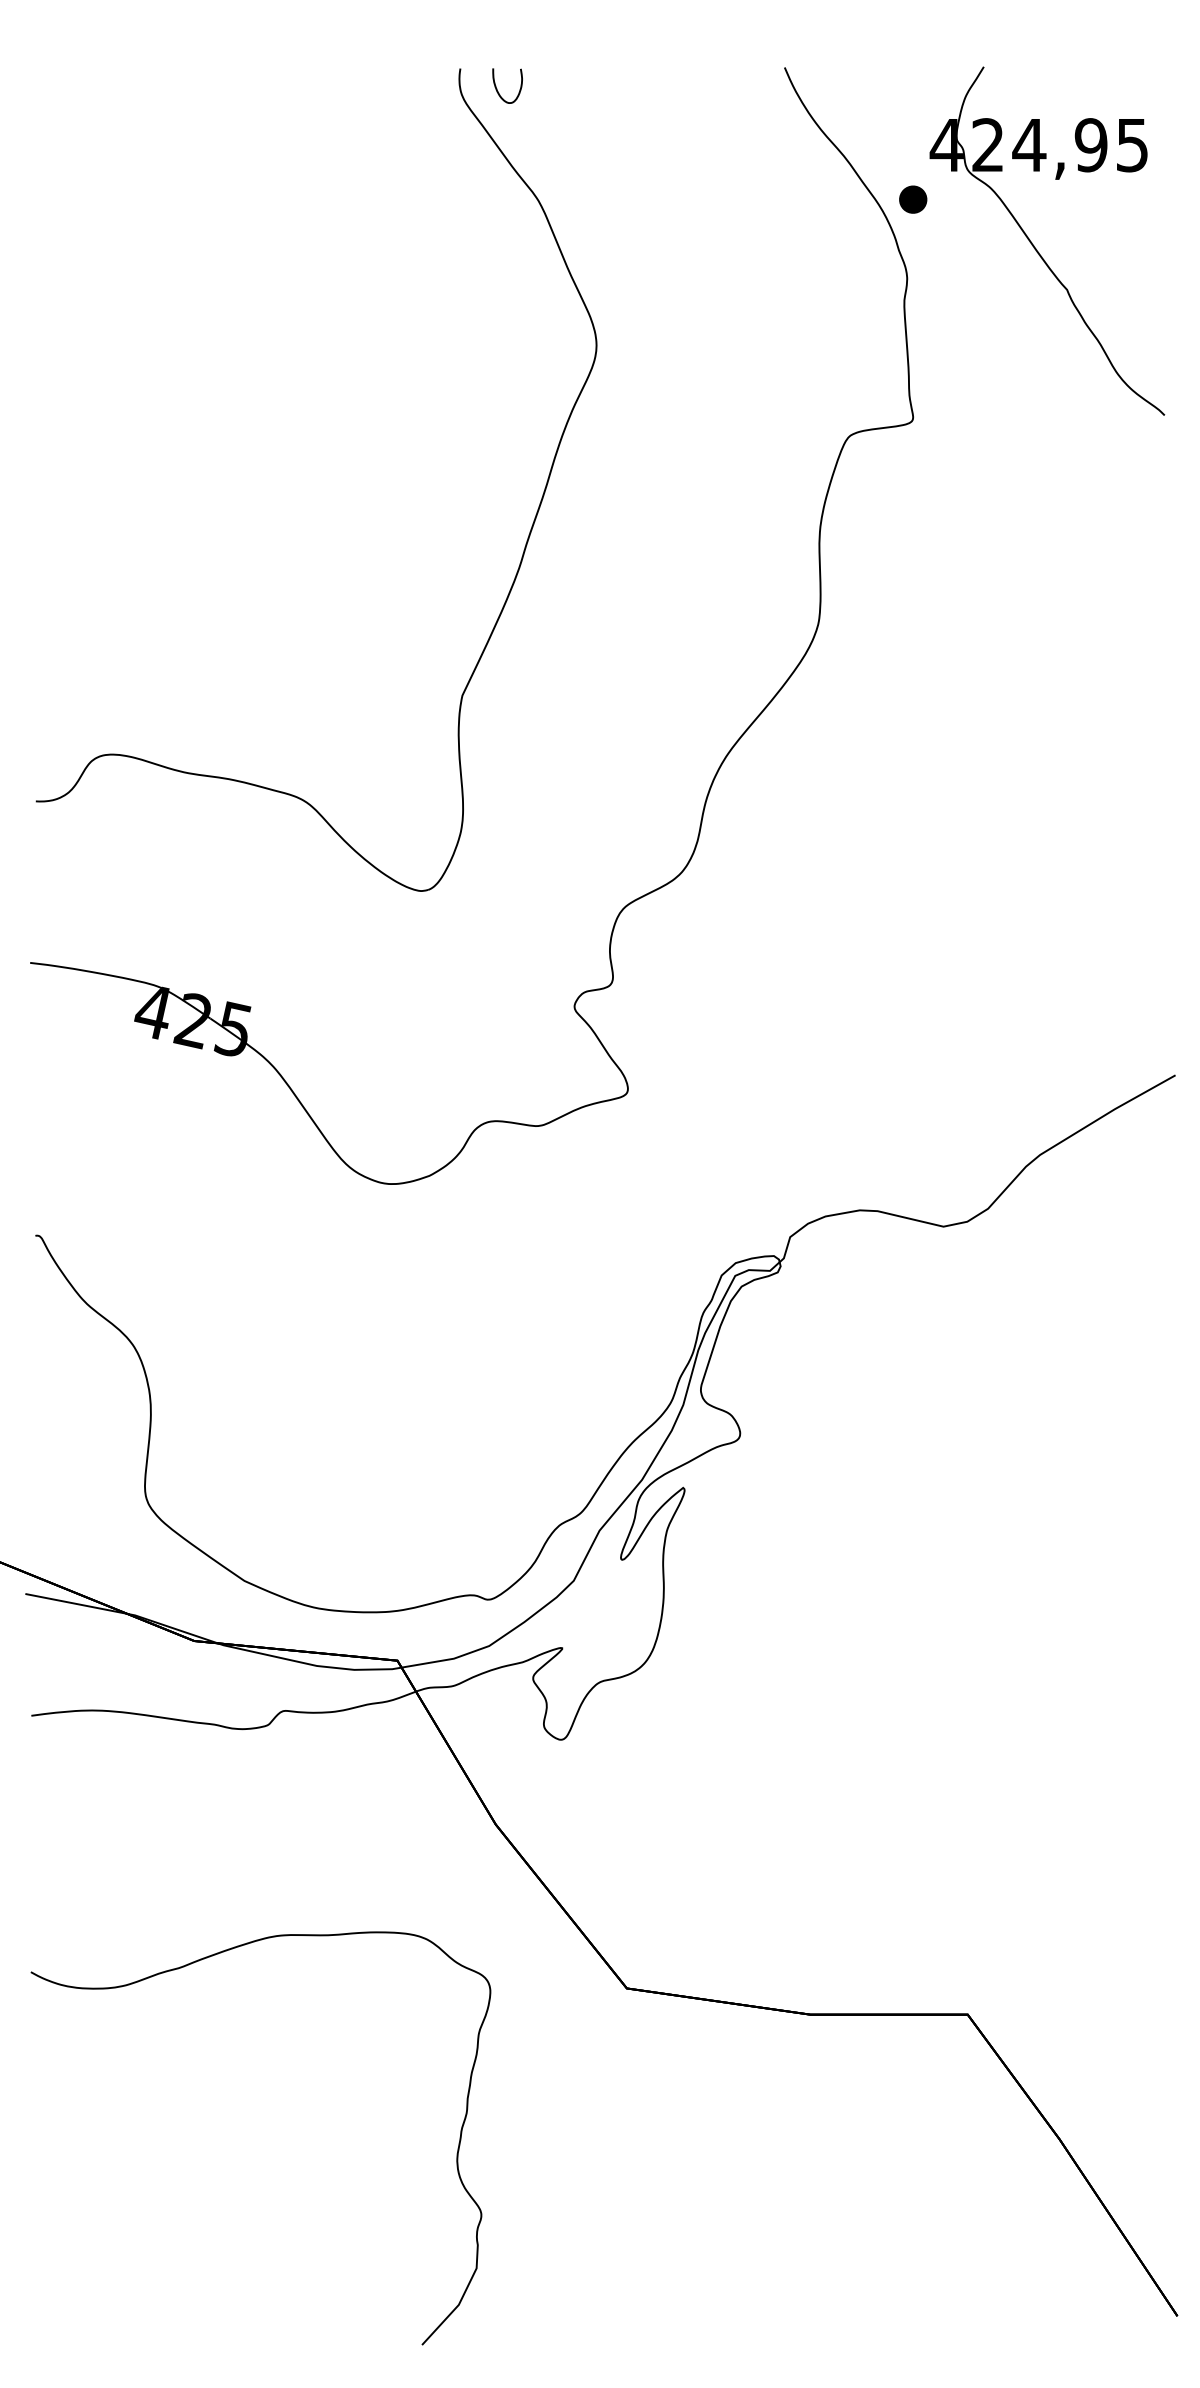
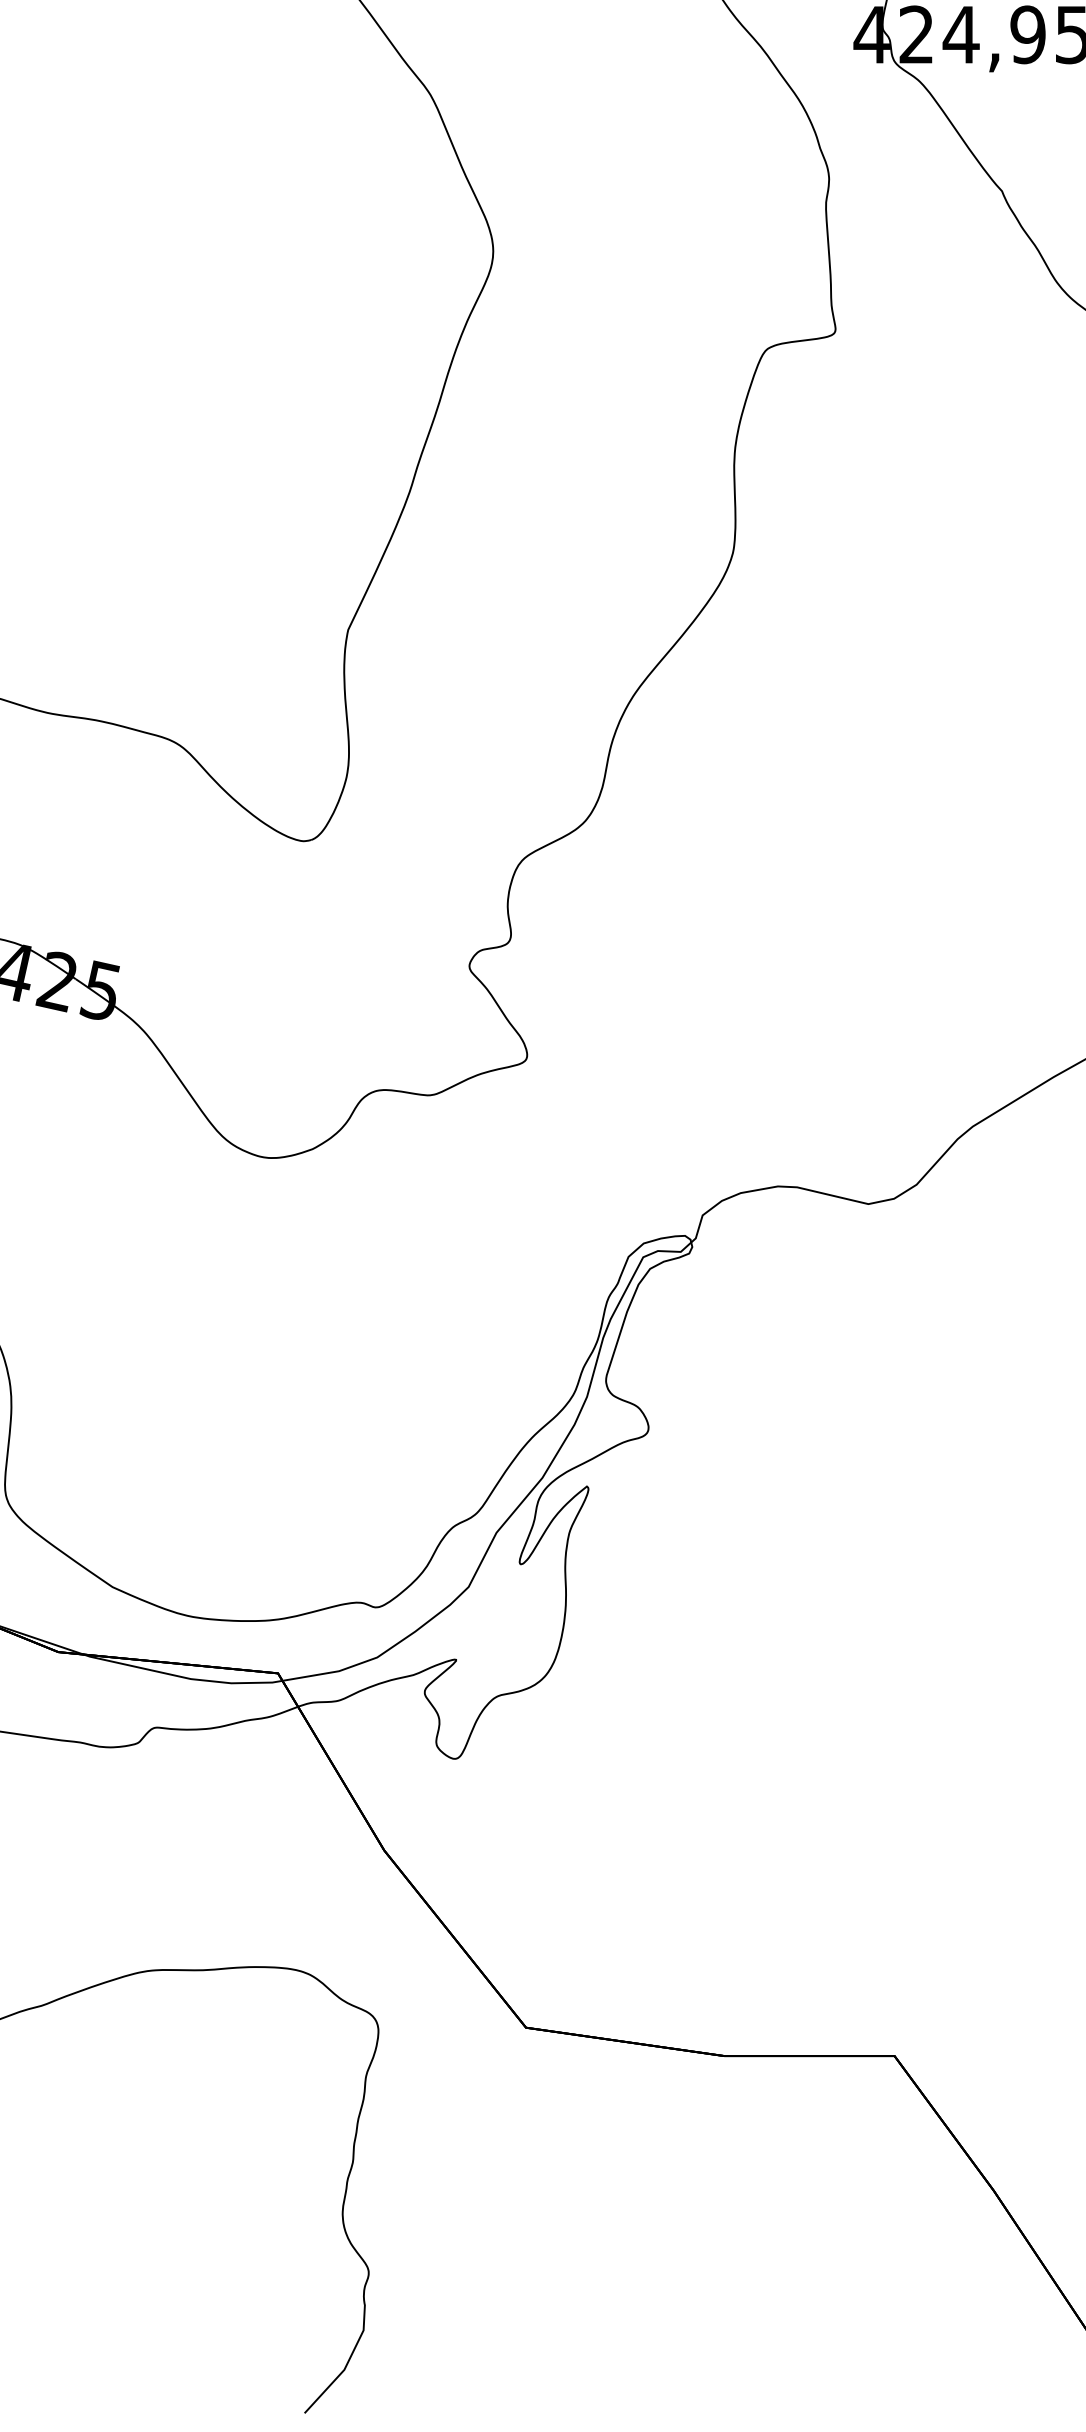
part: (913, 199) -> (835, 93), removed

